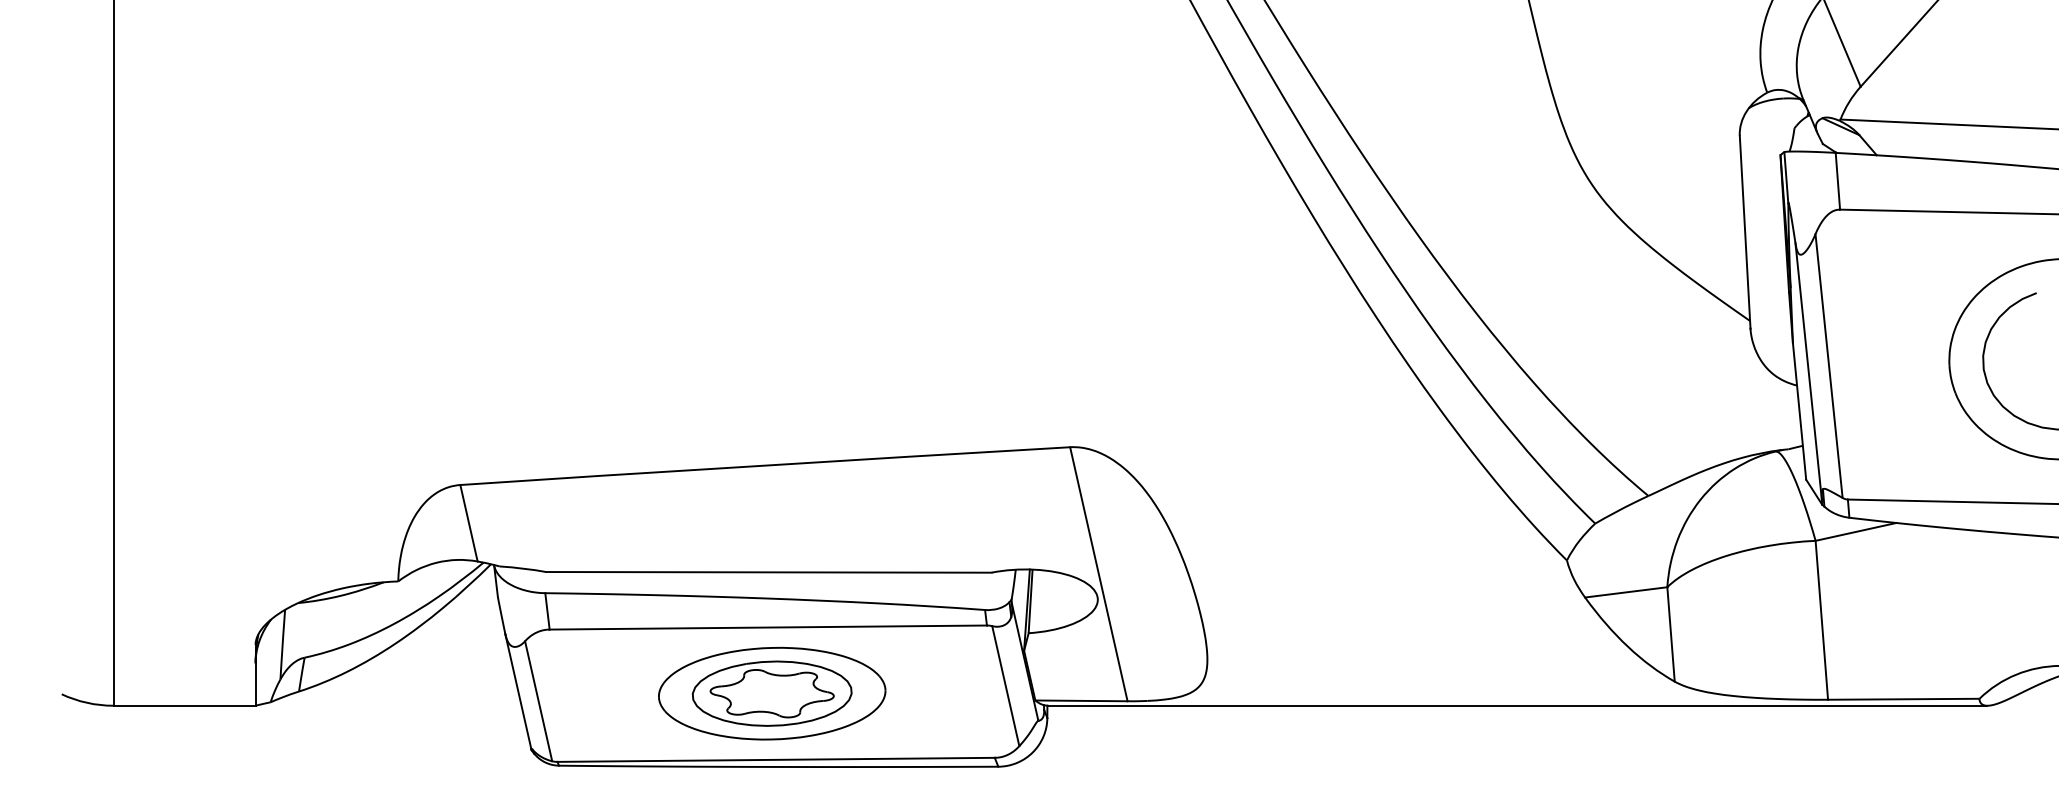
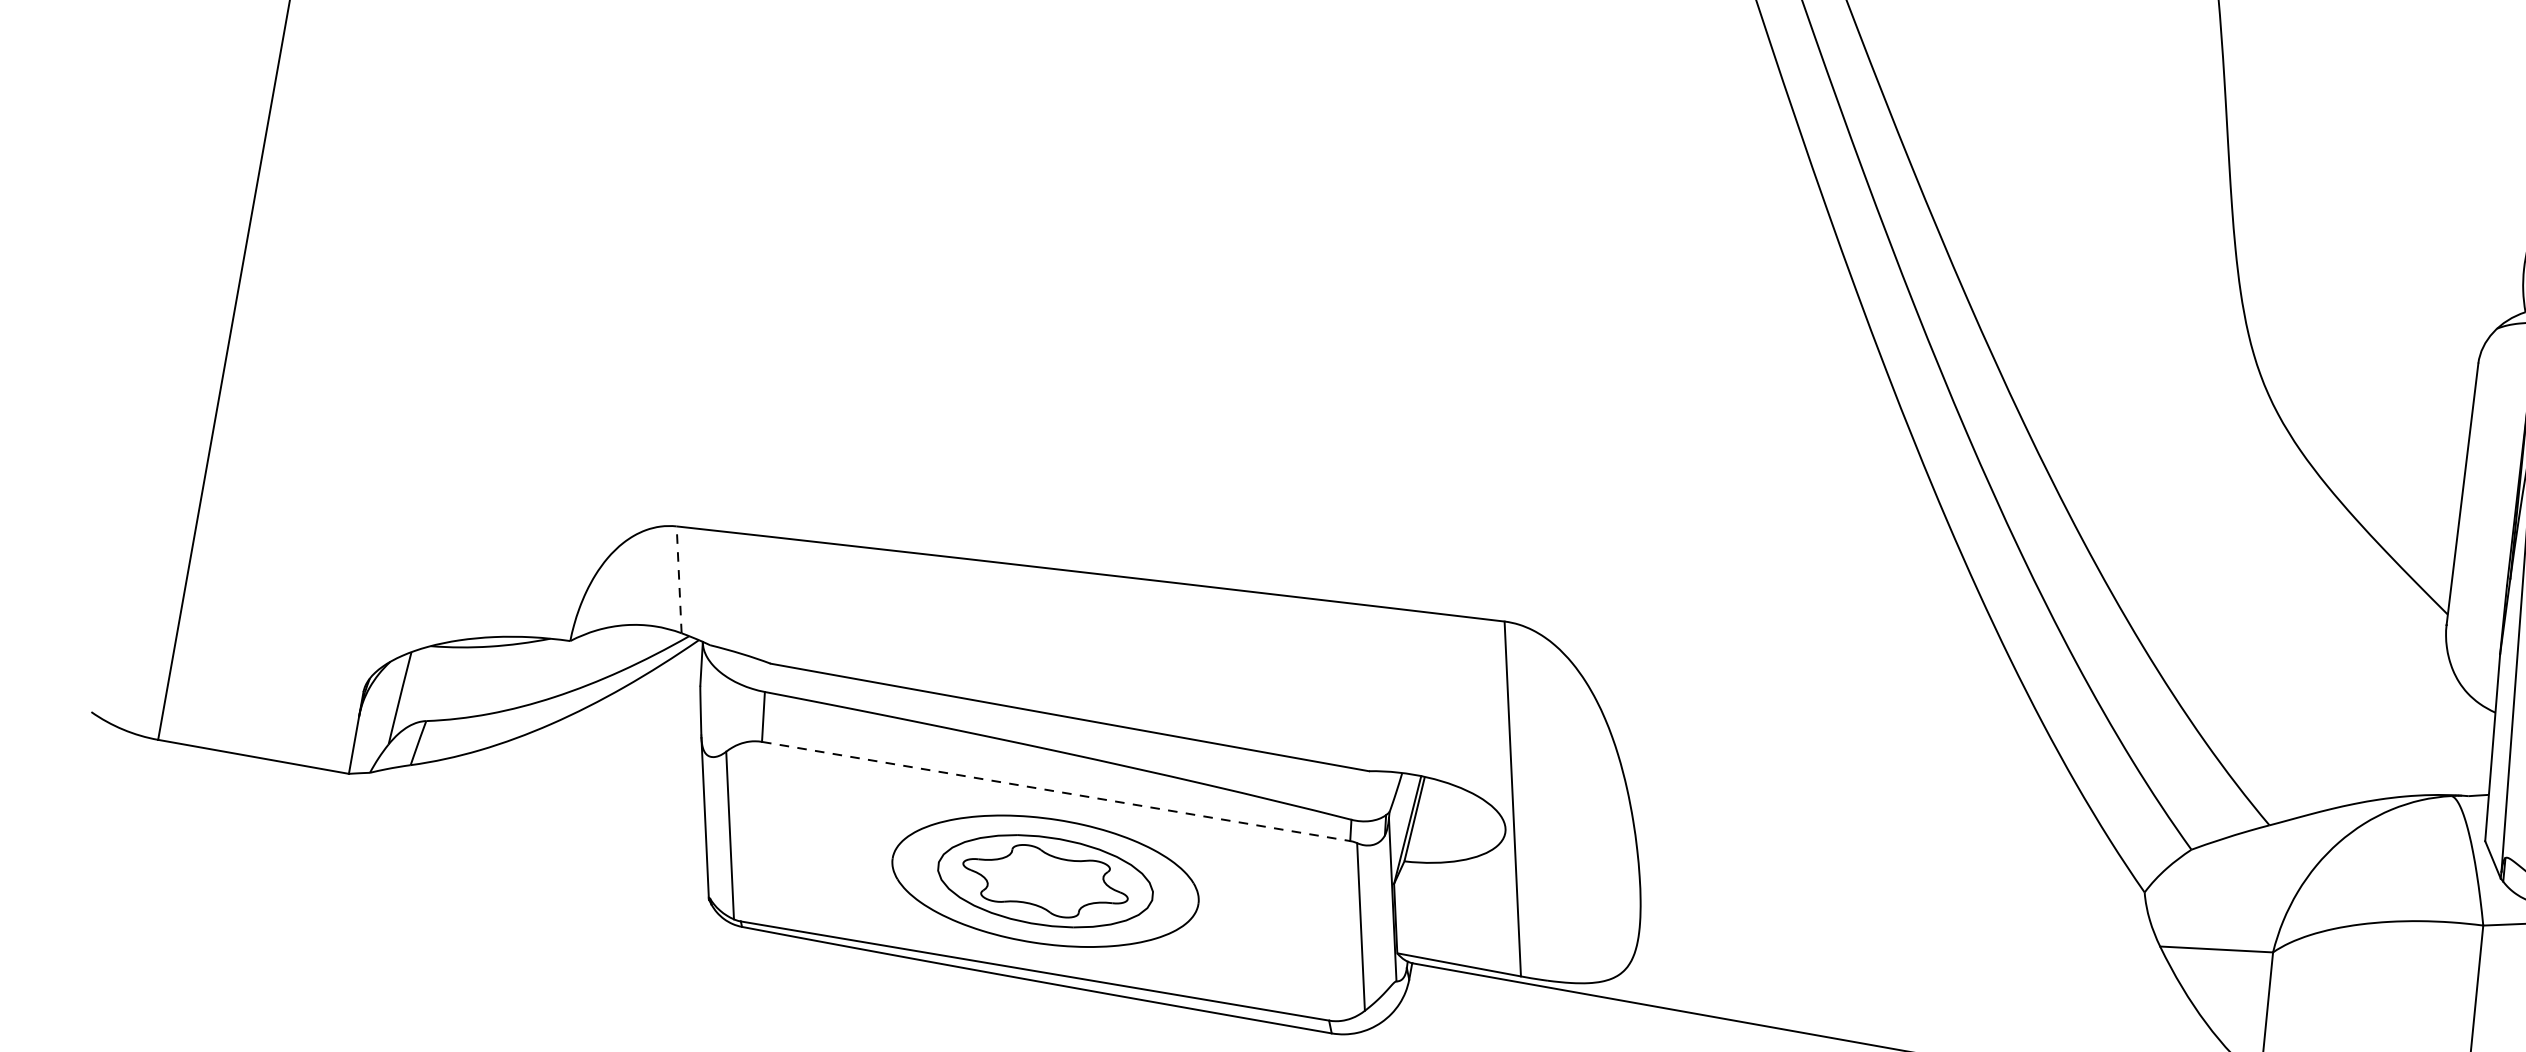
line: (468, 522) -> (678, 578), solid -> dashed
line: (768, 627) -> (1056, 791), solid -> dashed

